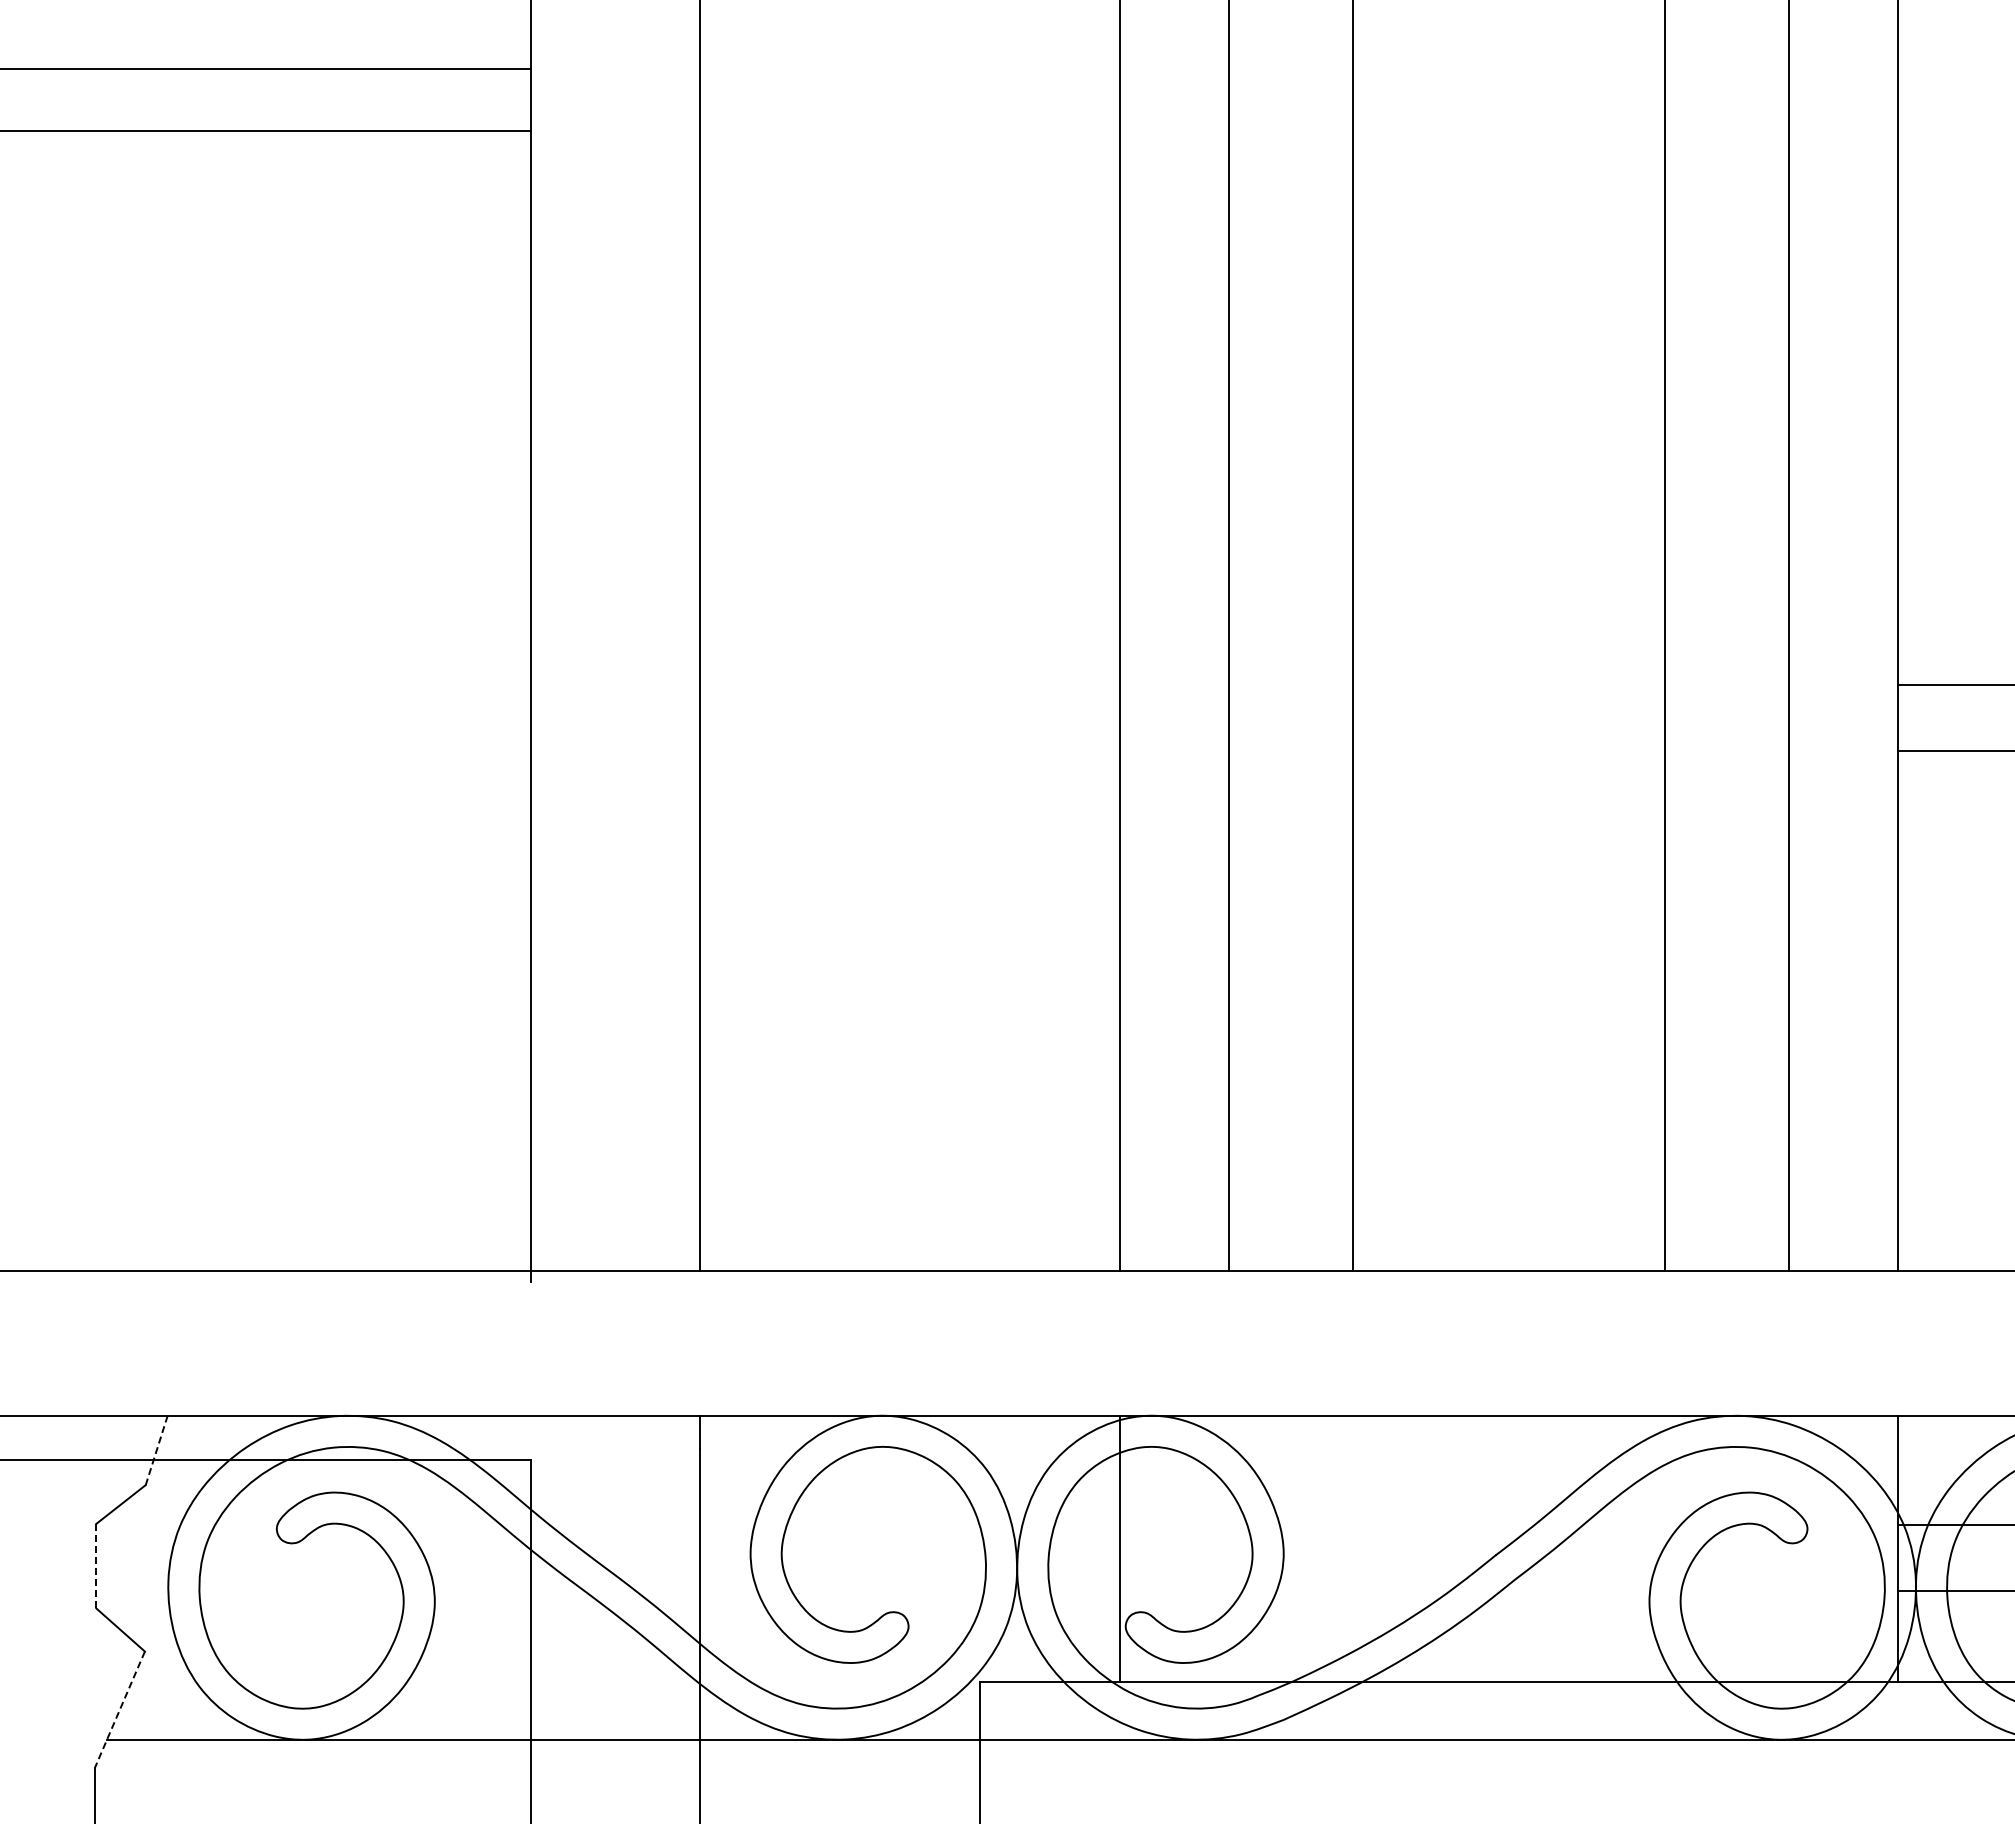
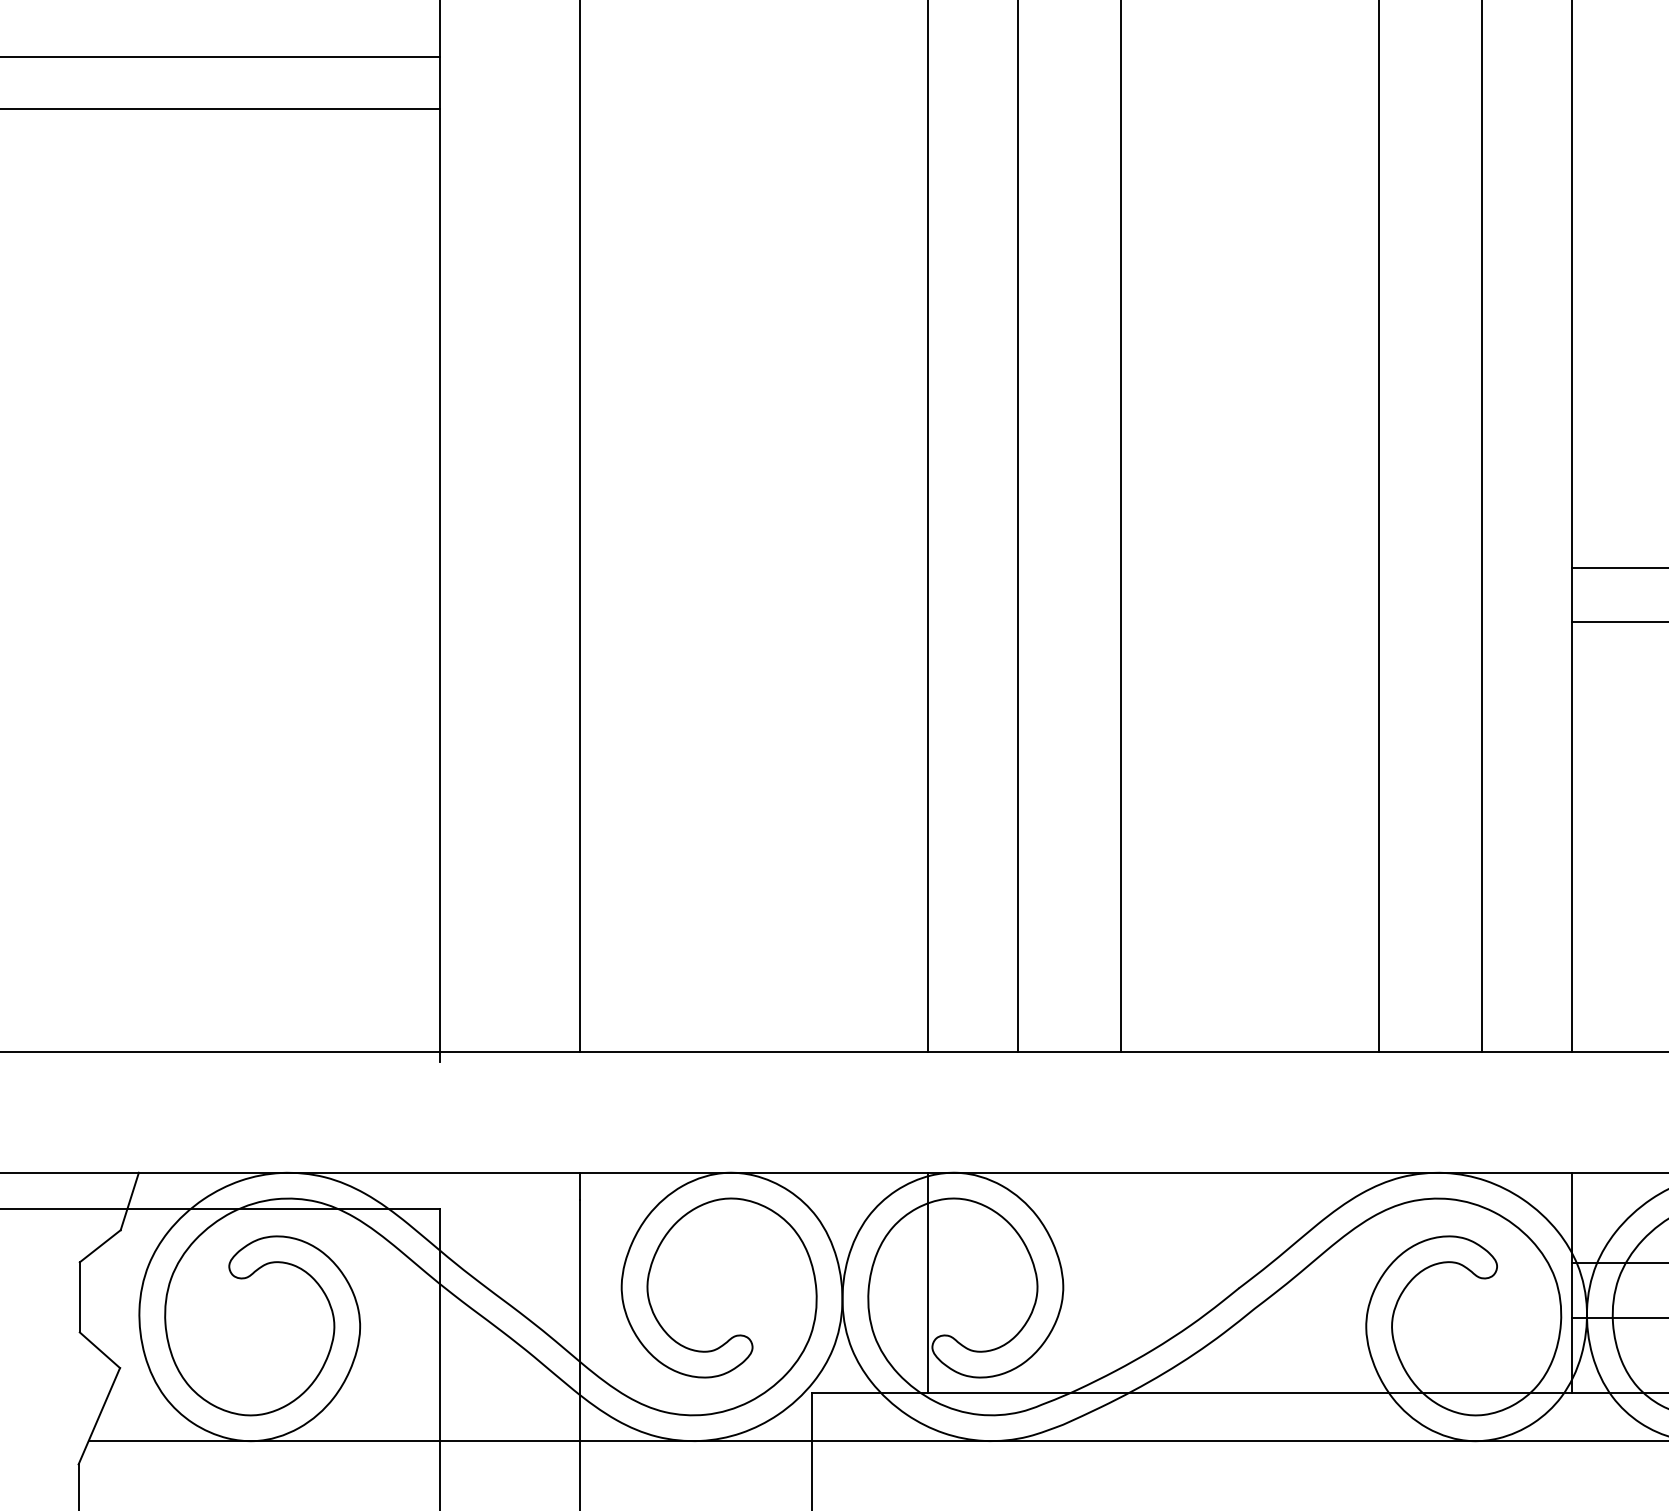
line: (156, 1450) -> (129, 1201), dashed -> solid
line: (96, 1566) -> (79, 1297), dashed -> solid
line: (119, 1710) -> (98, 1416), dashed -> solid

